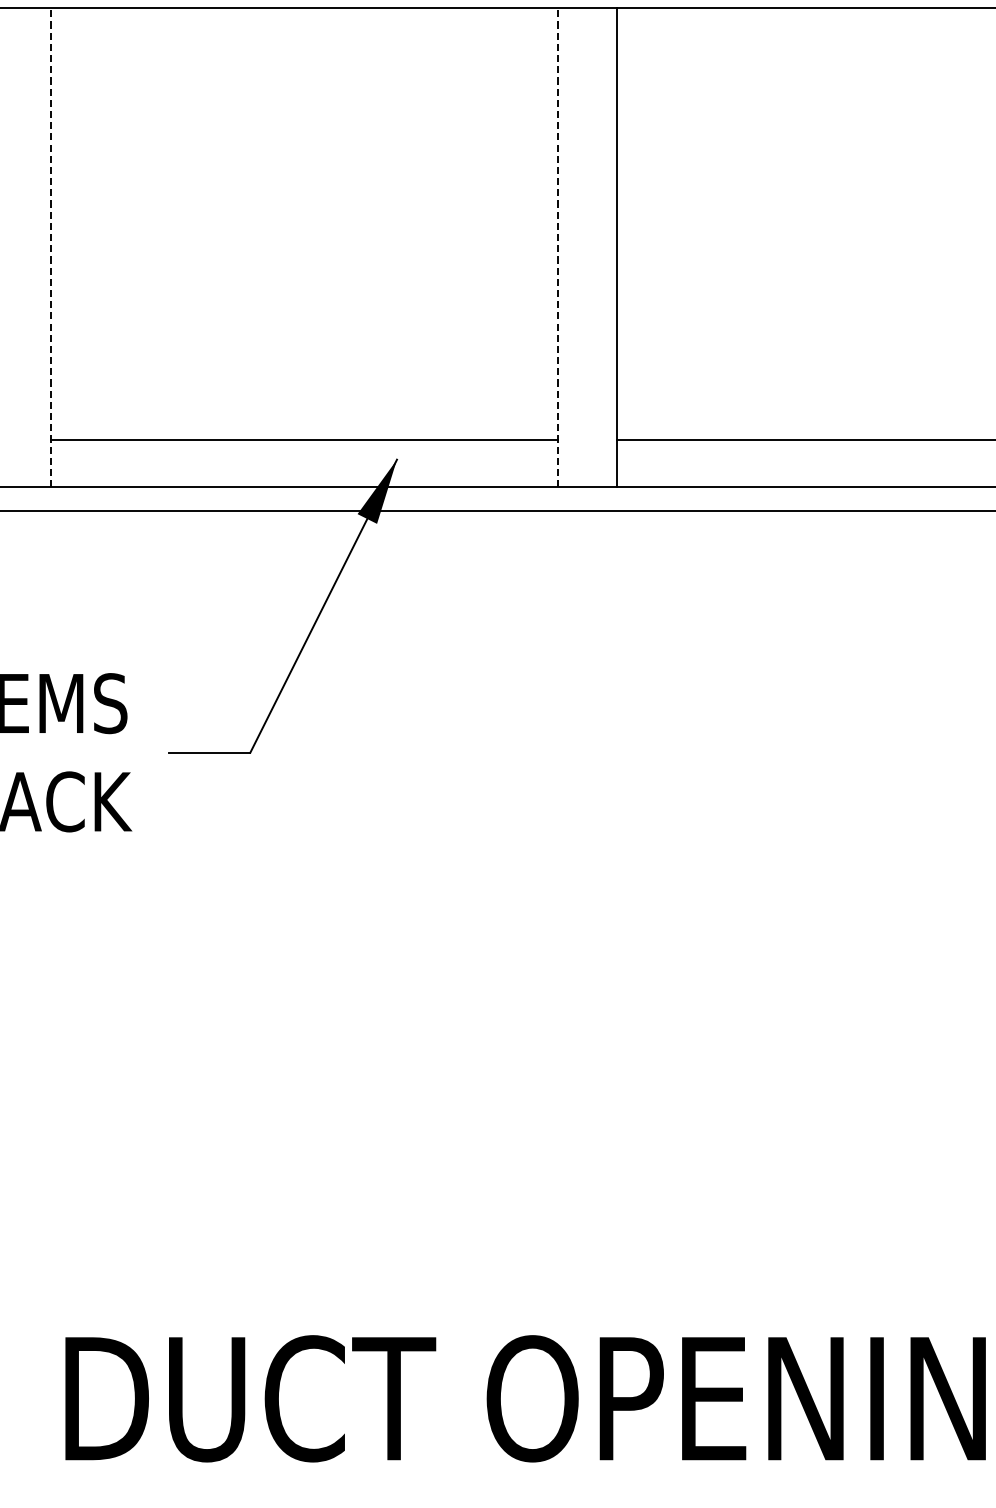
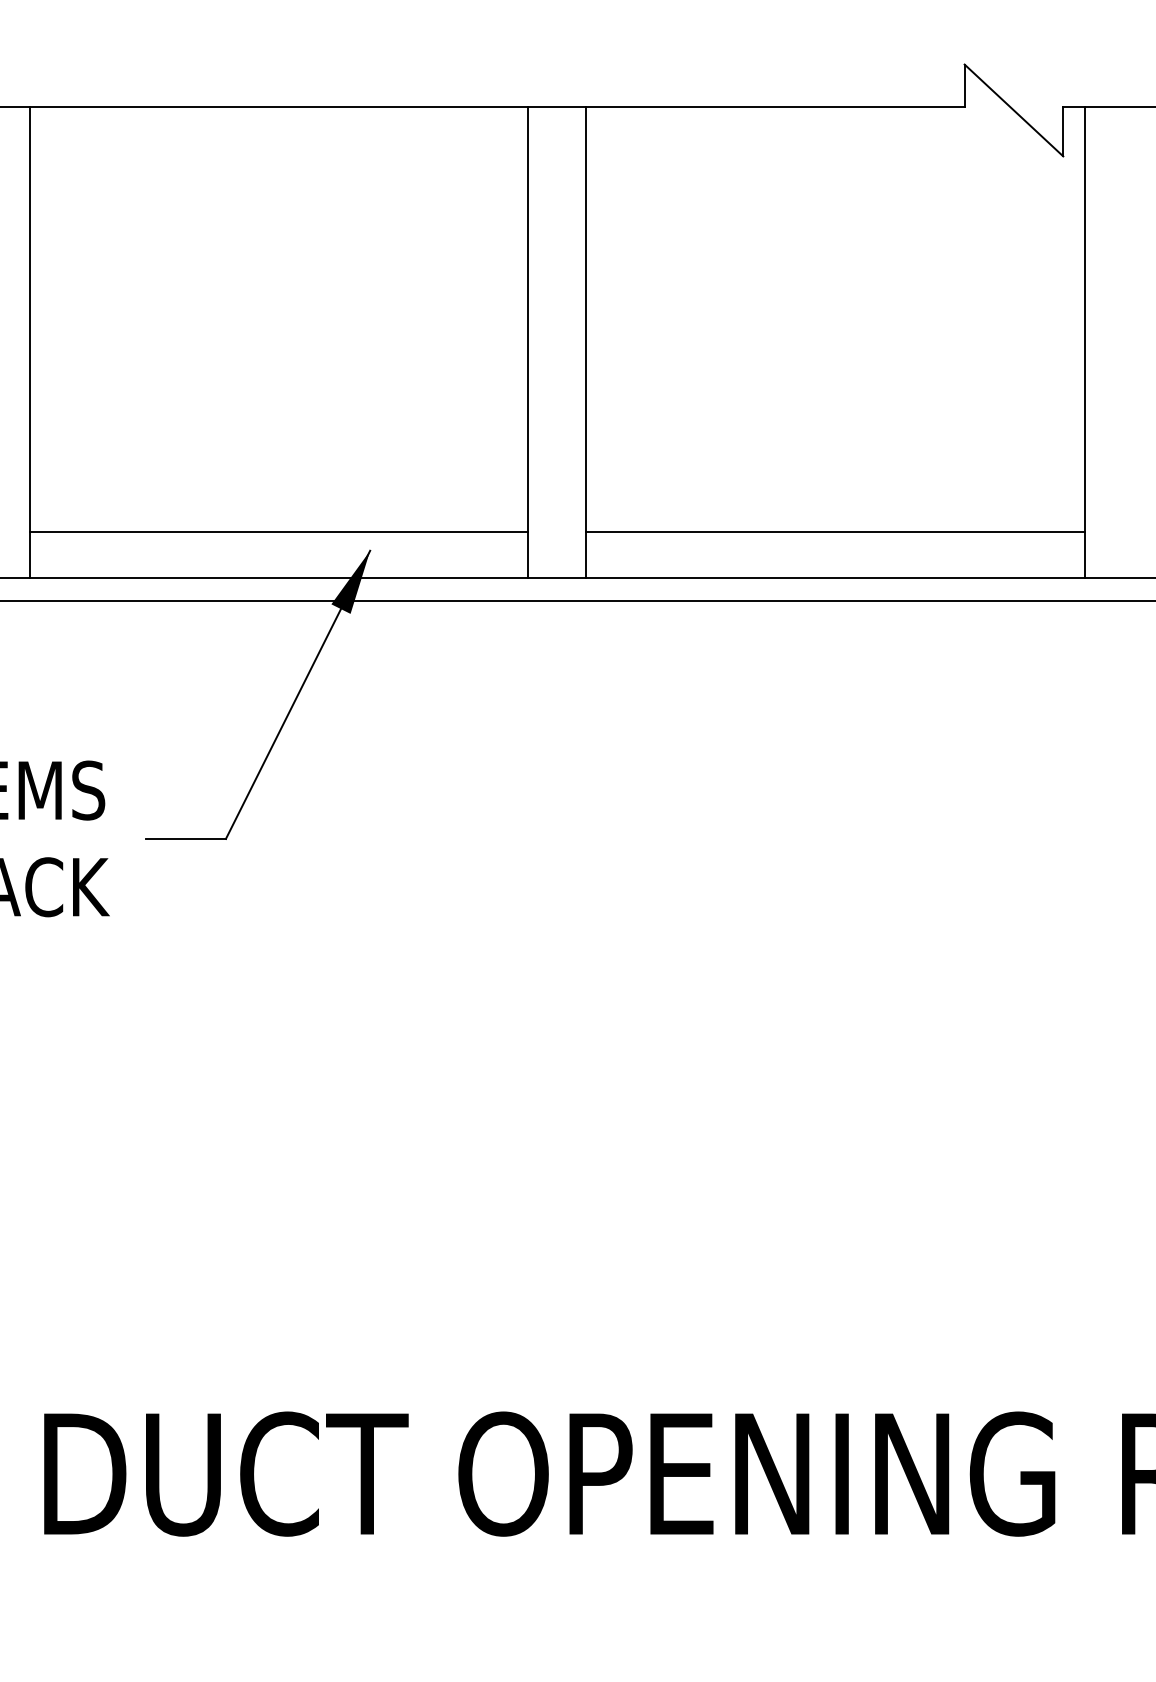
line: (50, 246) -> (29, 341), dashed -> solid
line: (558, 246) -> (528, 341), dashed -> solid

